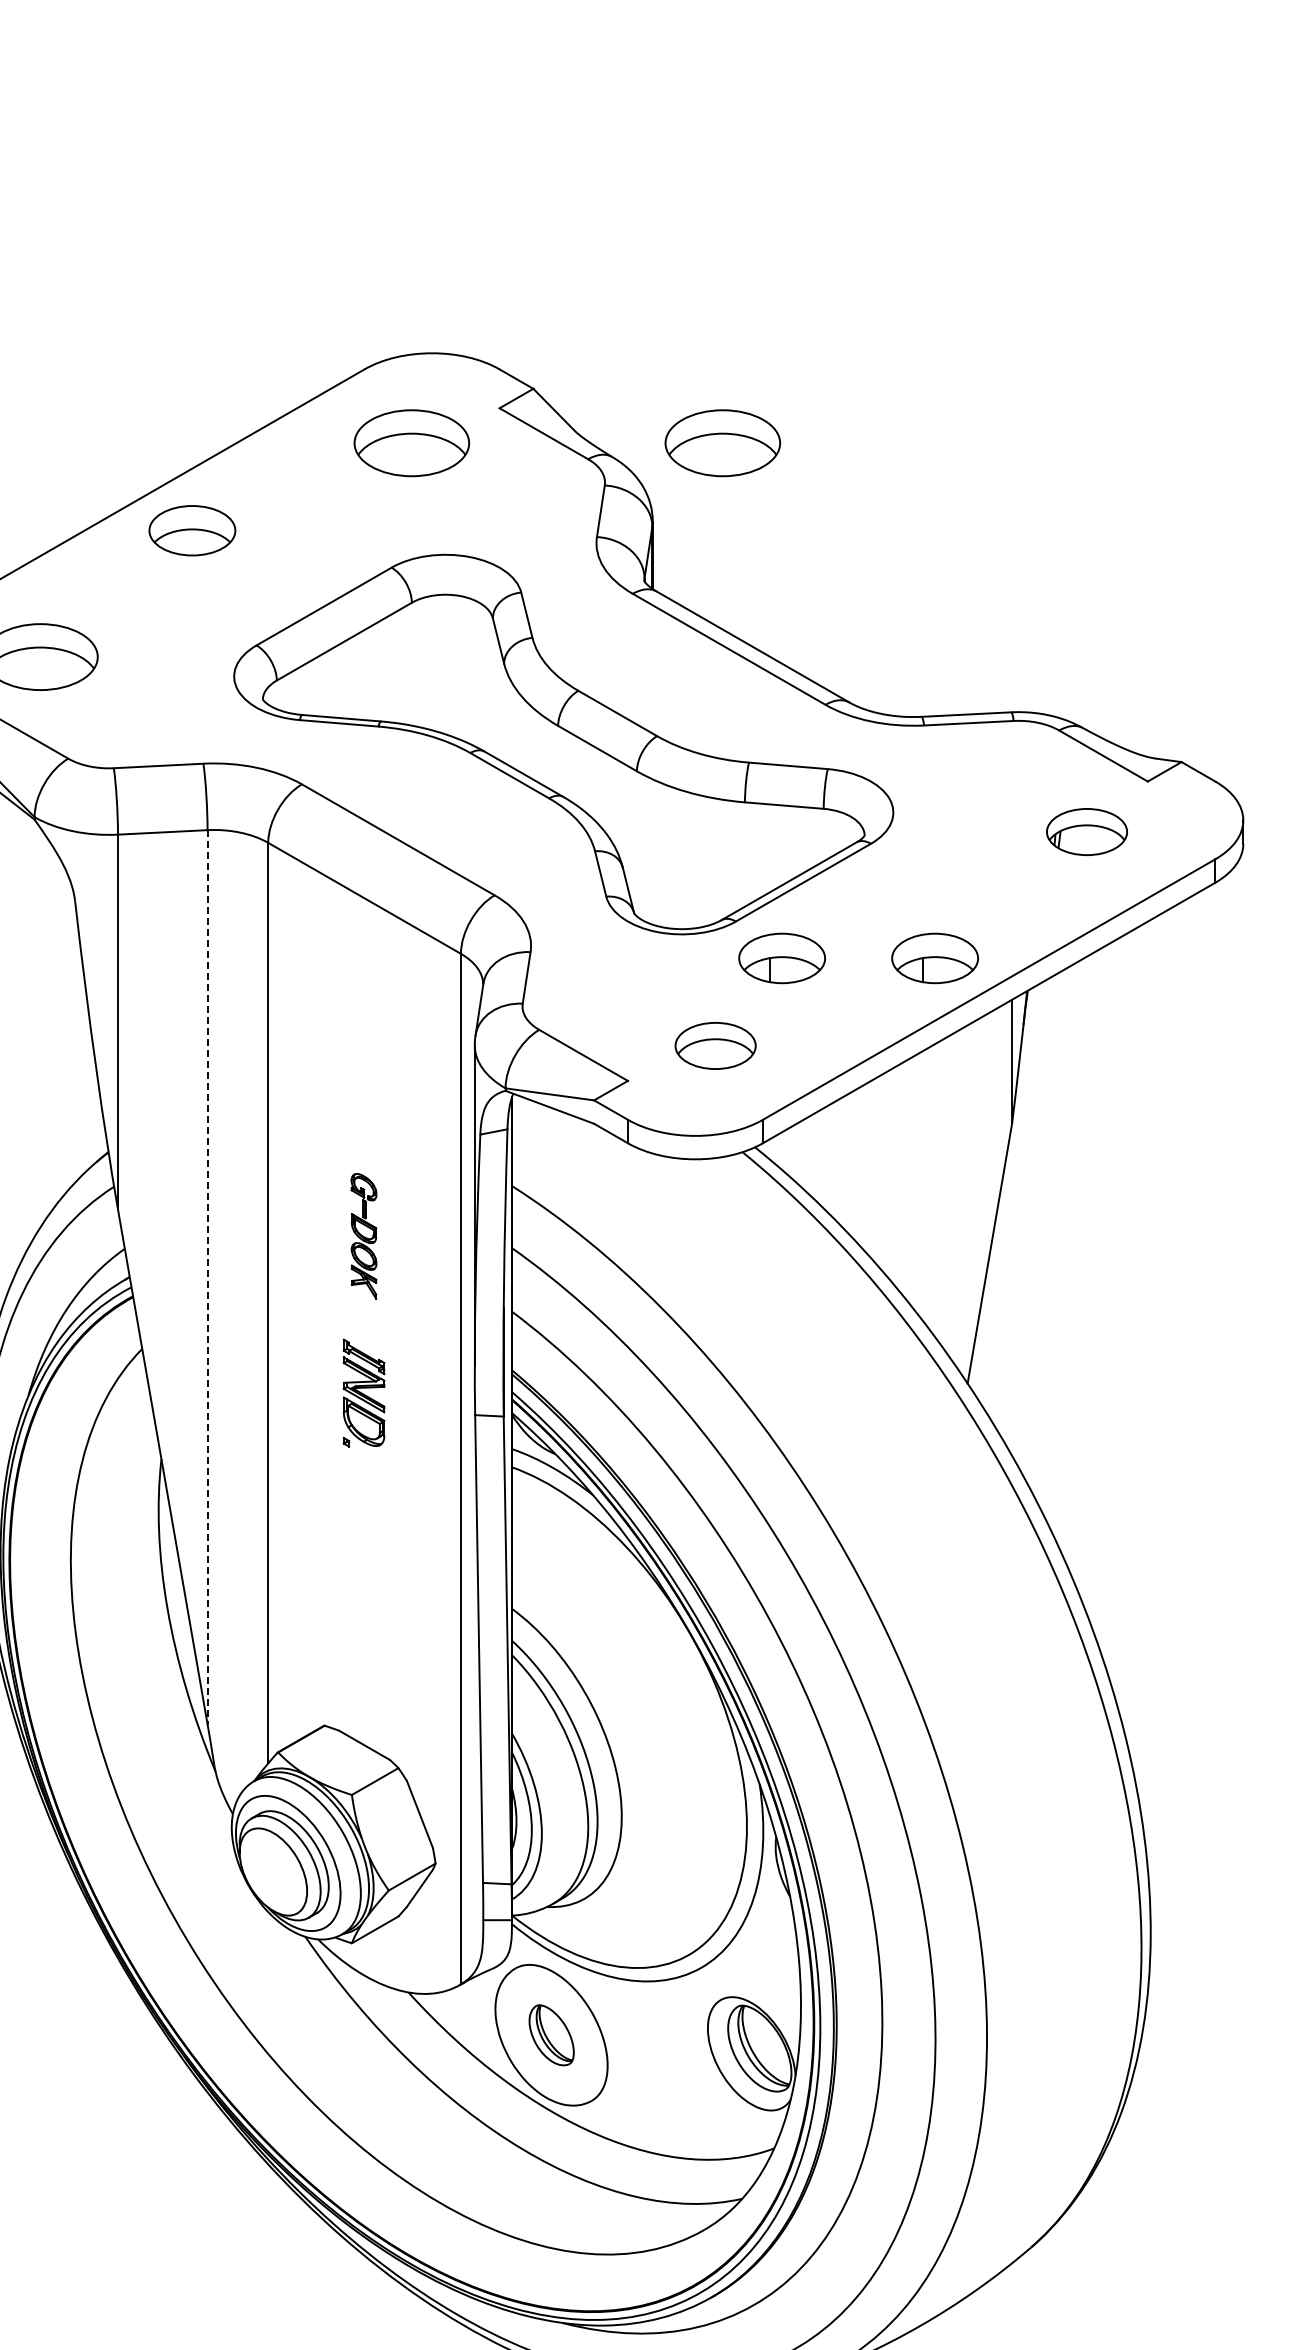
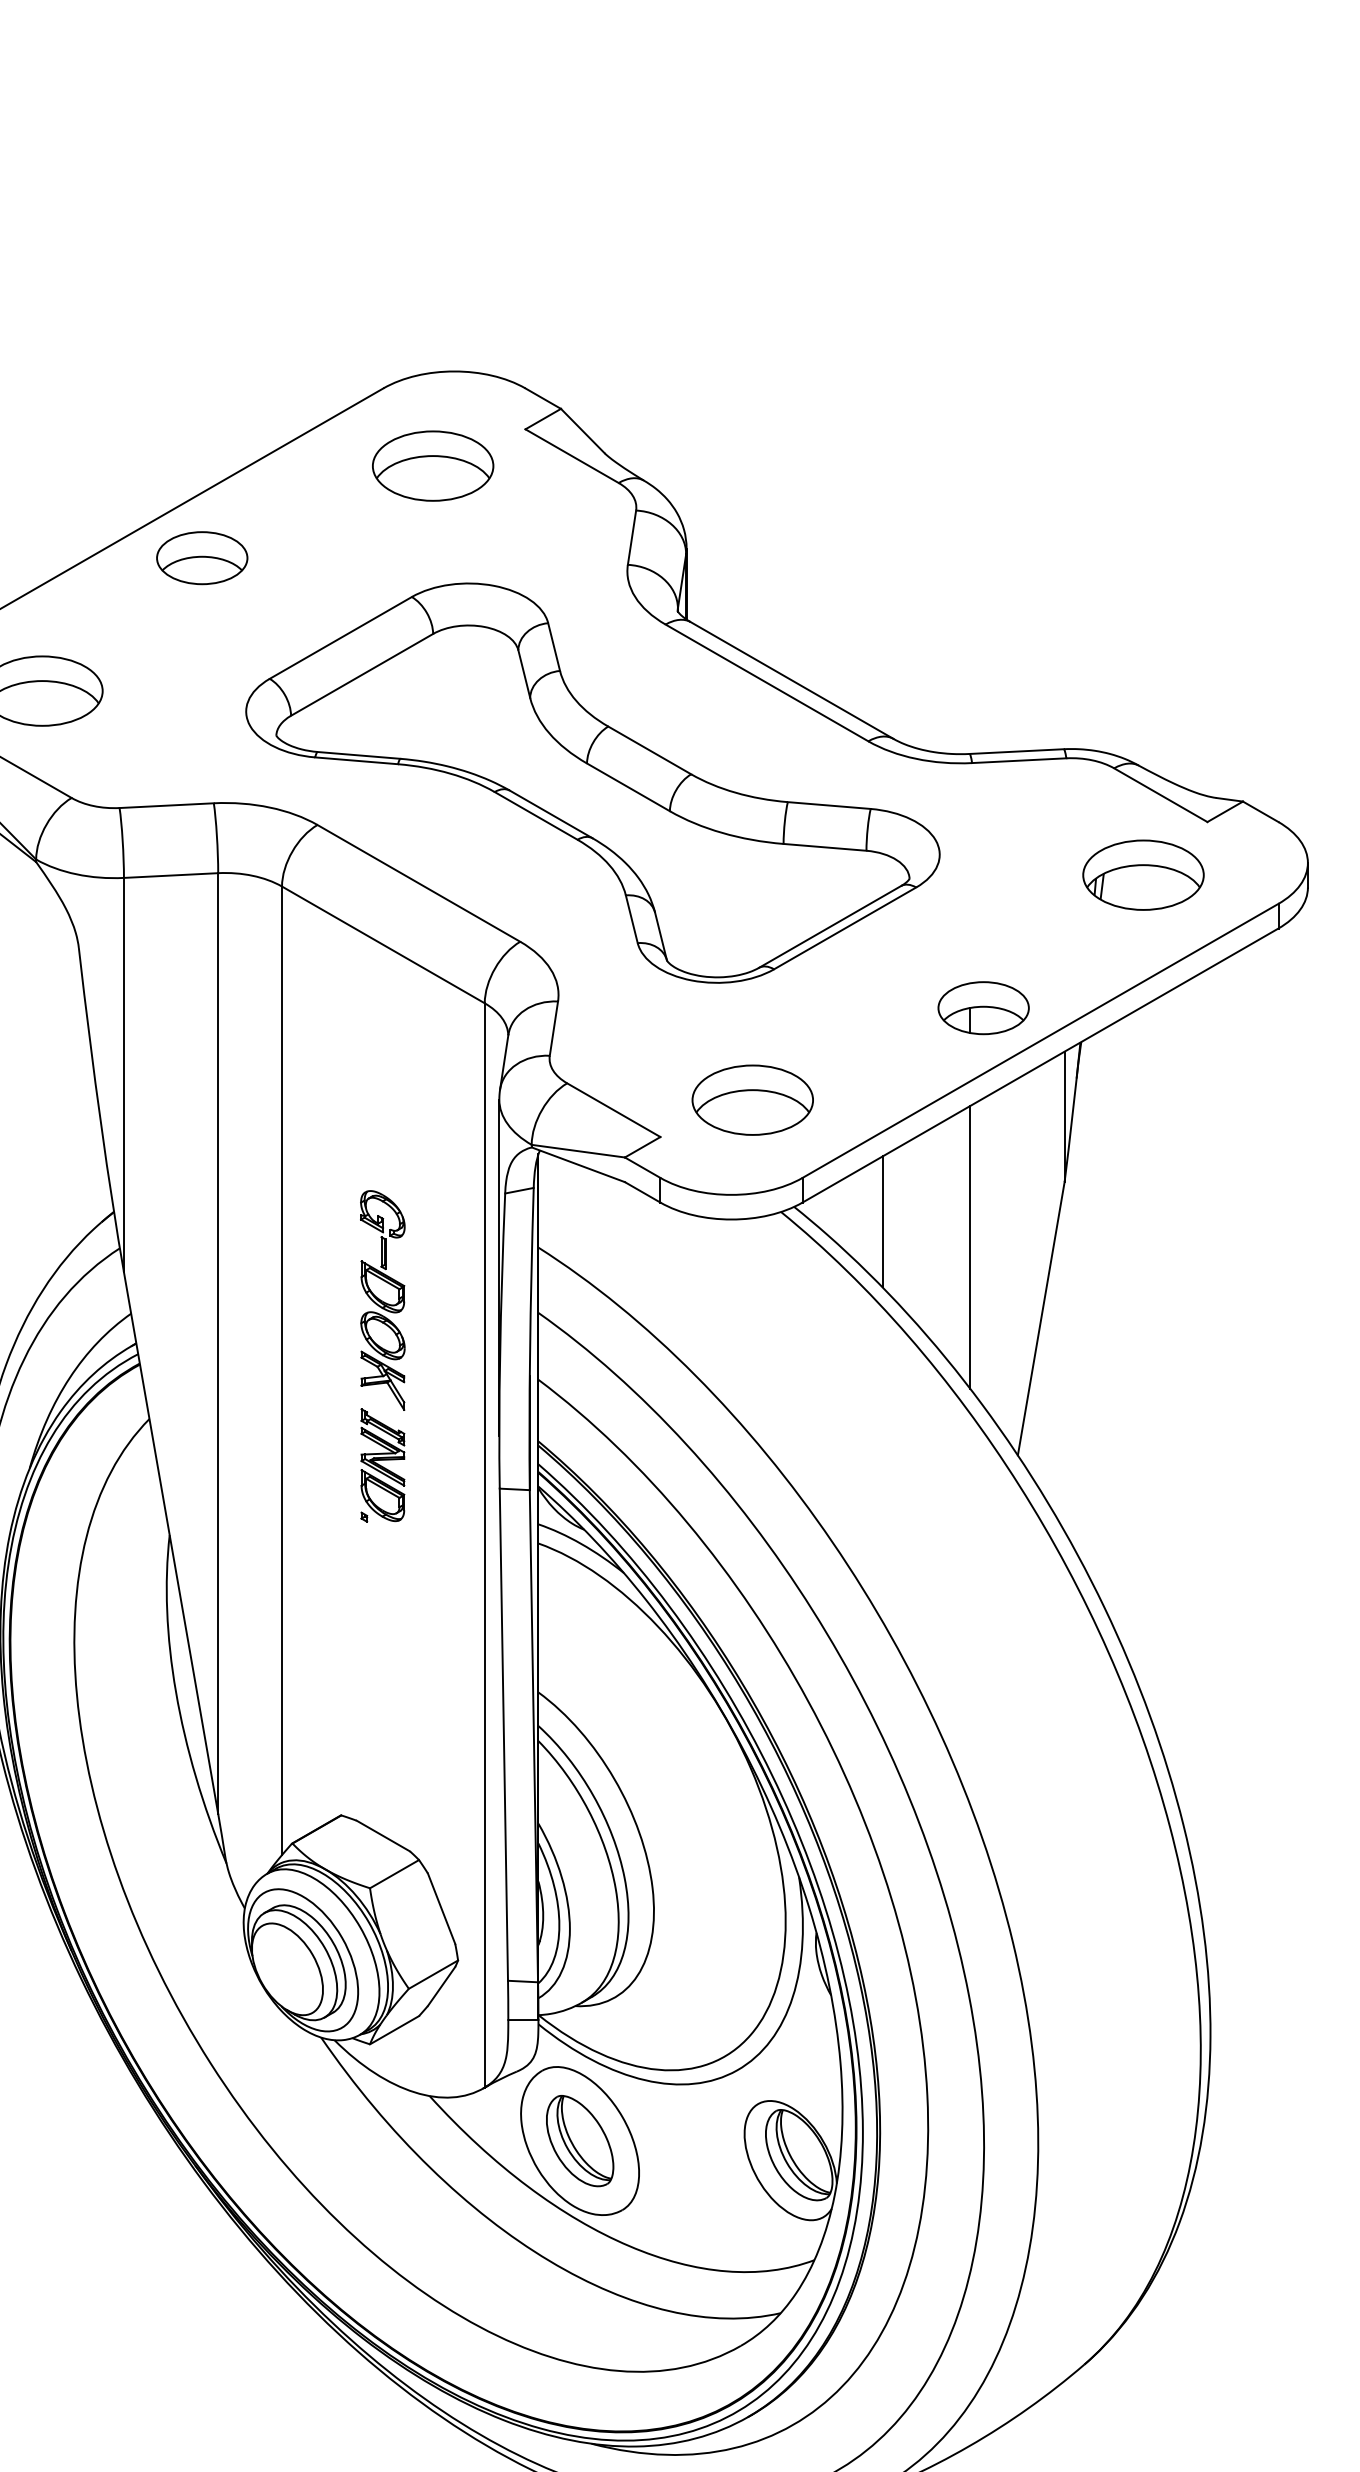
part: (722, 443) -> (759, 466), removed
part: (1086, 831) -> (1142, 874), size x1.43
part: (781, 958) -> (822, 1008), removed
part: (715, 1045) -> (752, 1099), size x1.43
line: (839, 1161) -> (883, 1221), added
line: (922, 1185) -> (970, 1247), added
part: (363, 1236) -> (382, 1300), size x1.67
line: (207, 1277) -> (218, 1343), dashed -> solid
part: (551, 2035) -> (580, 2141), size x1.43

